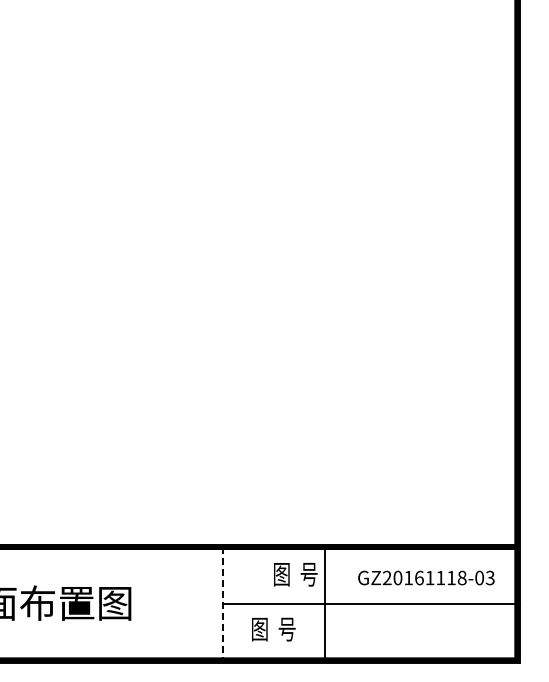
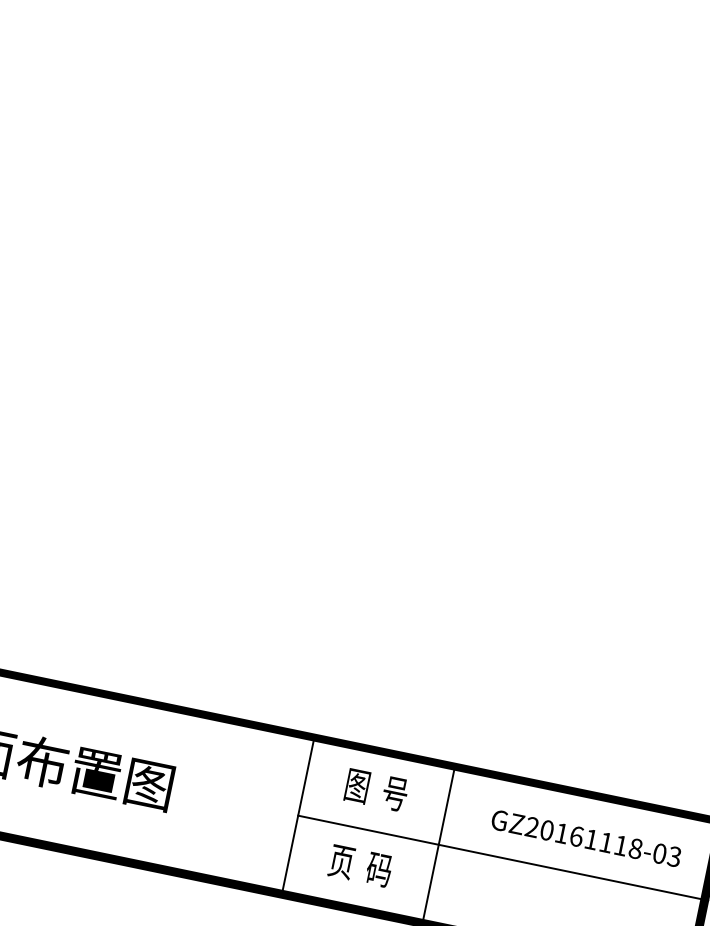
text: (295, 574) -> (376, 789), moved
line: (222, 603) -> (297, 815), dashed -> solid
text: (273, 629) -> (360, 865), 图  号 -> 页  码

